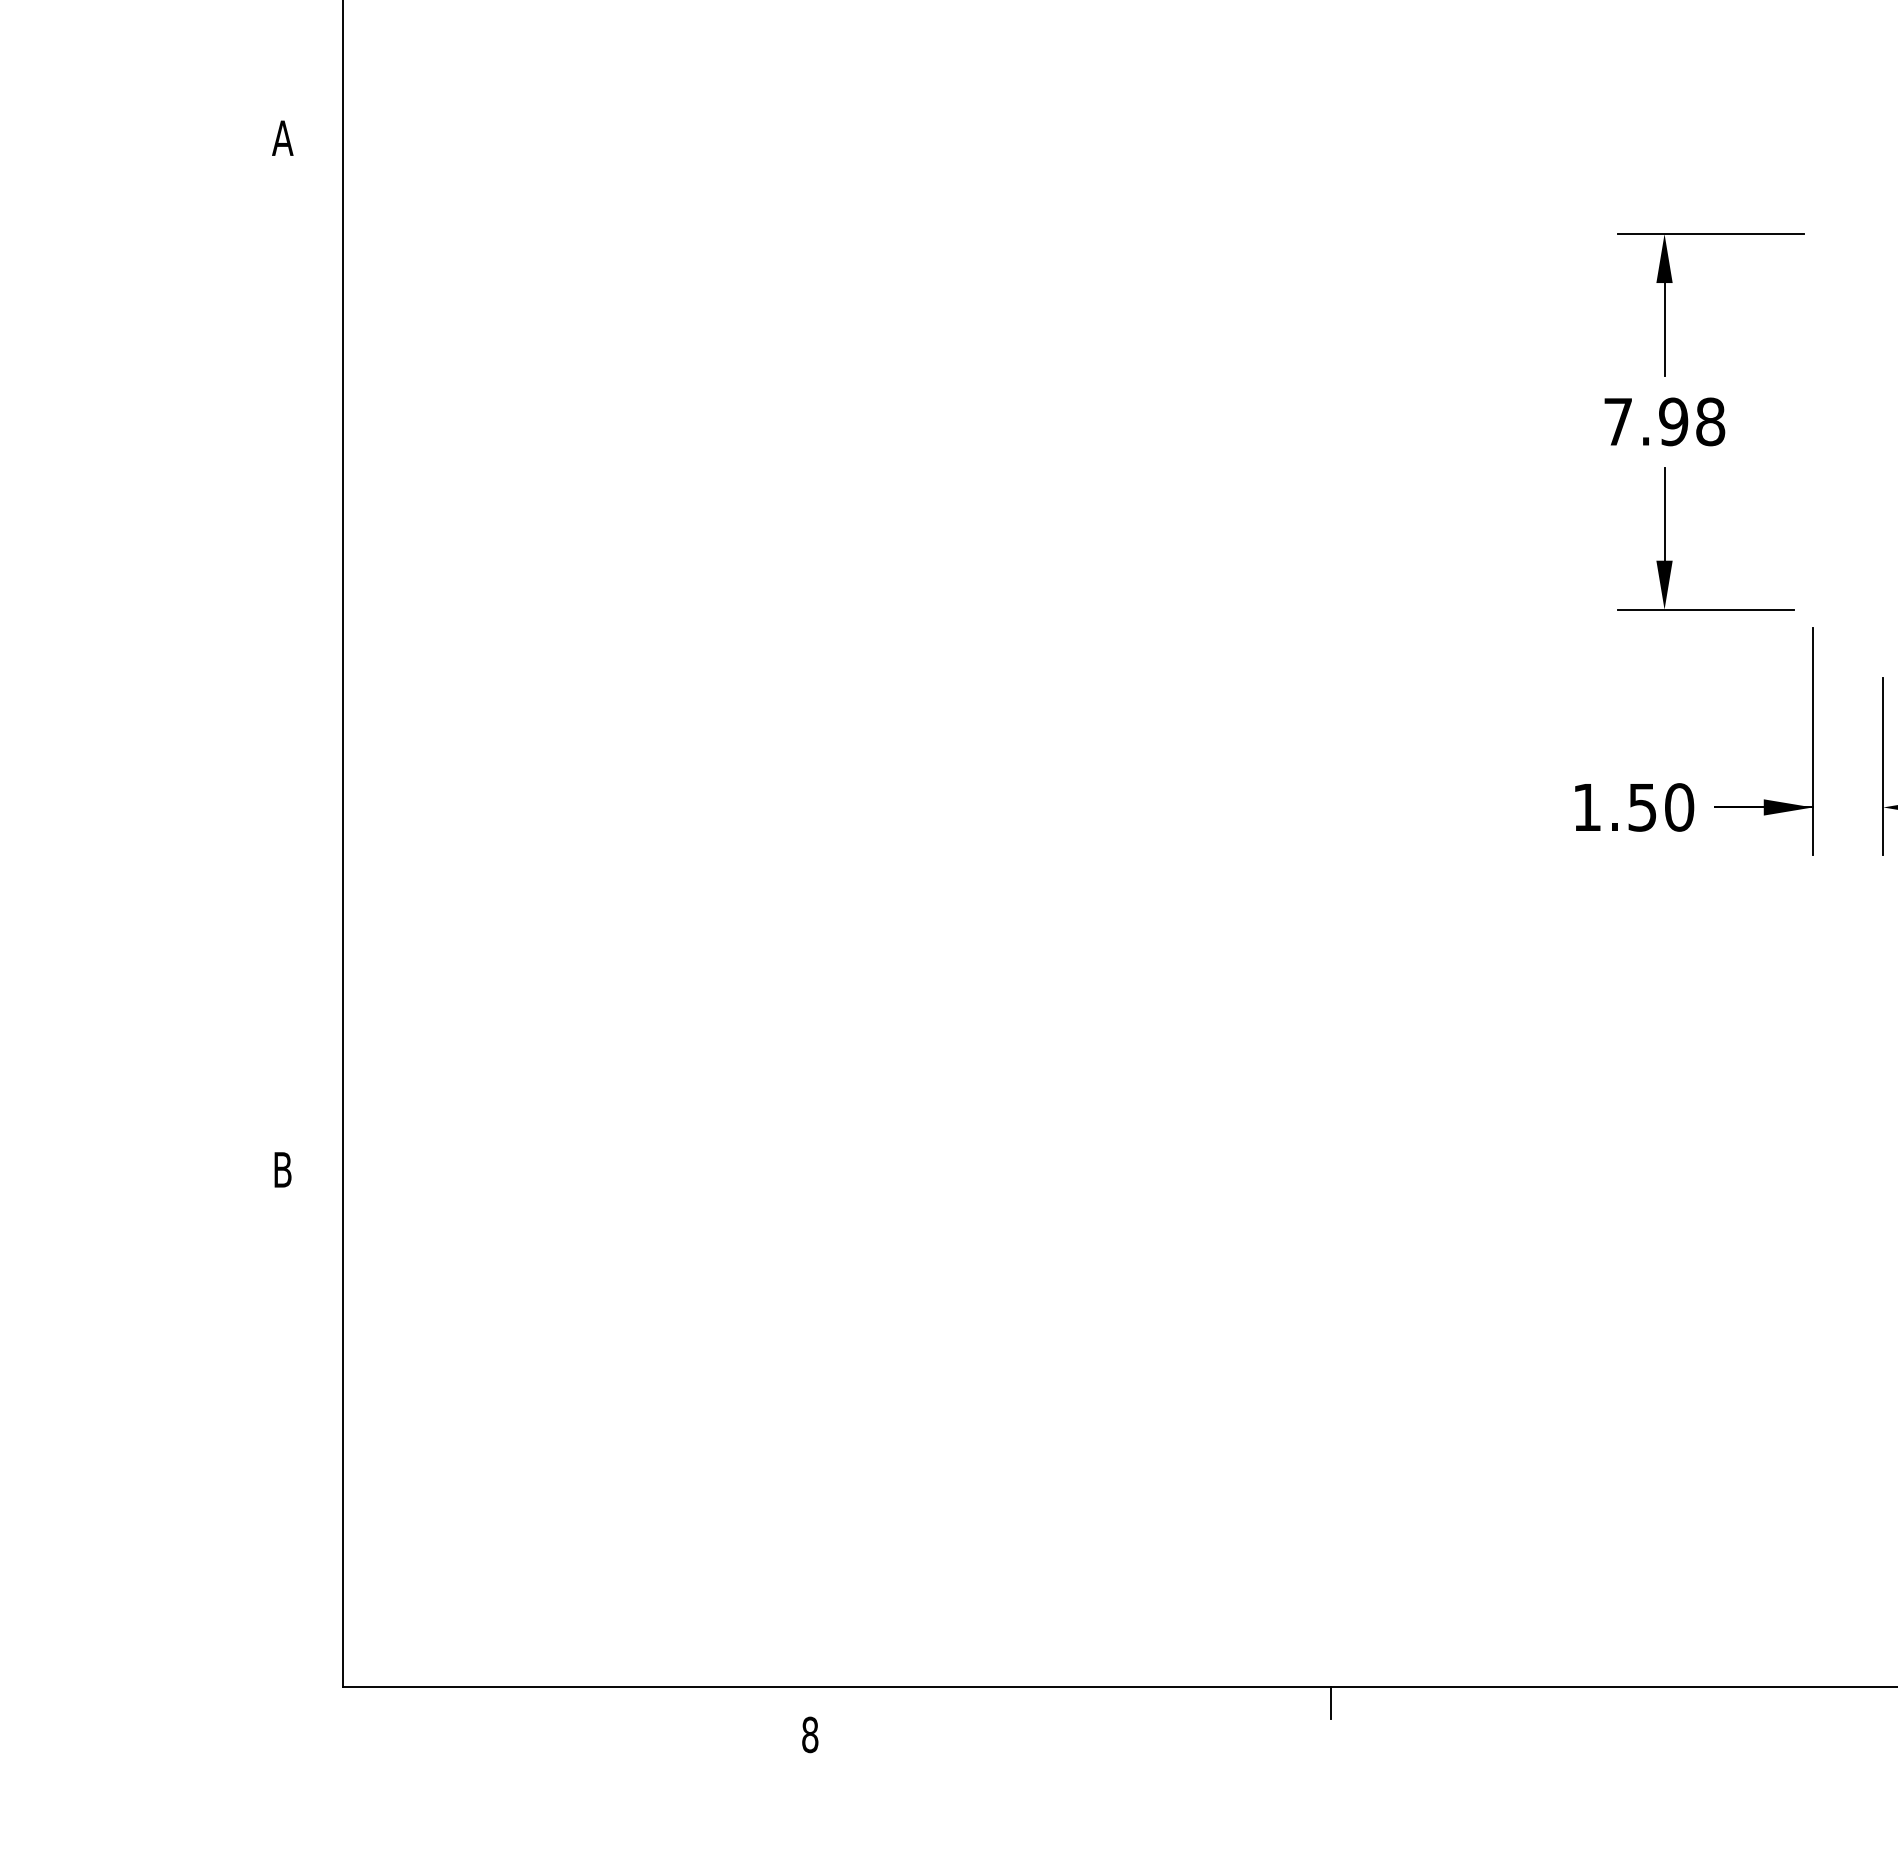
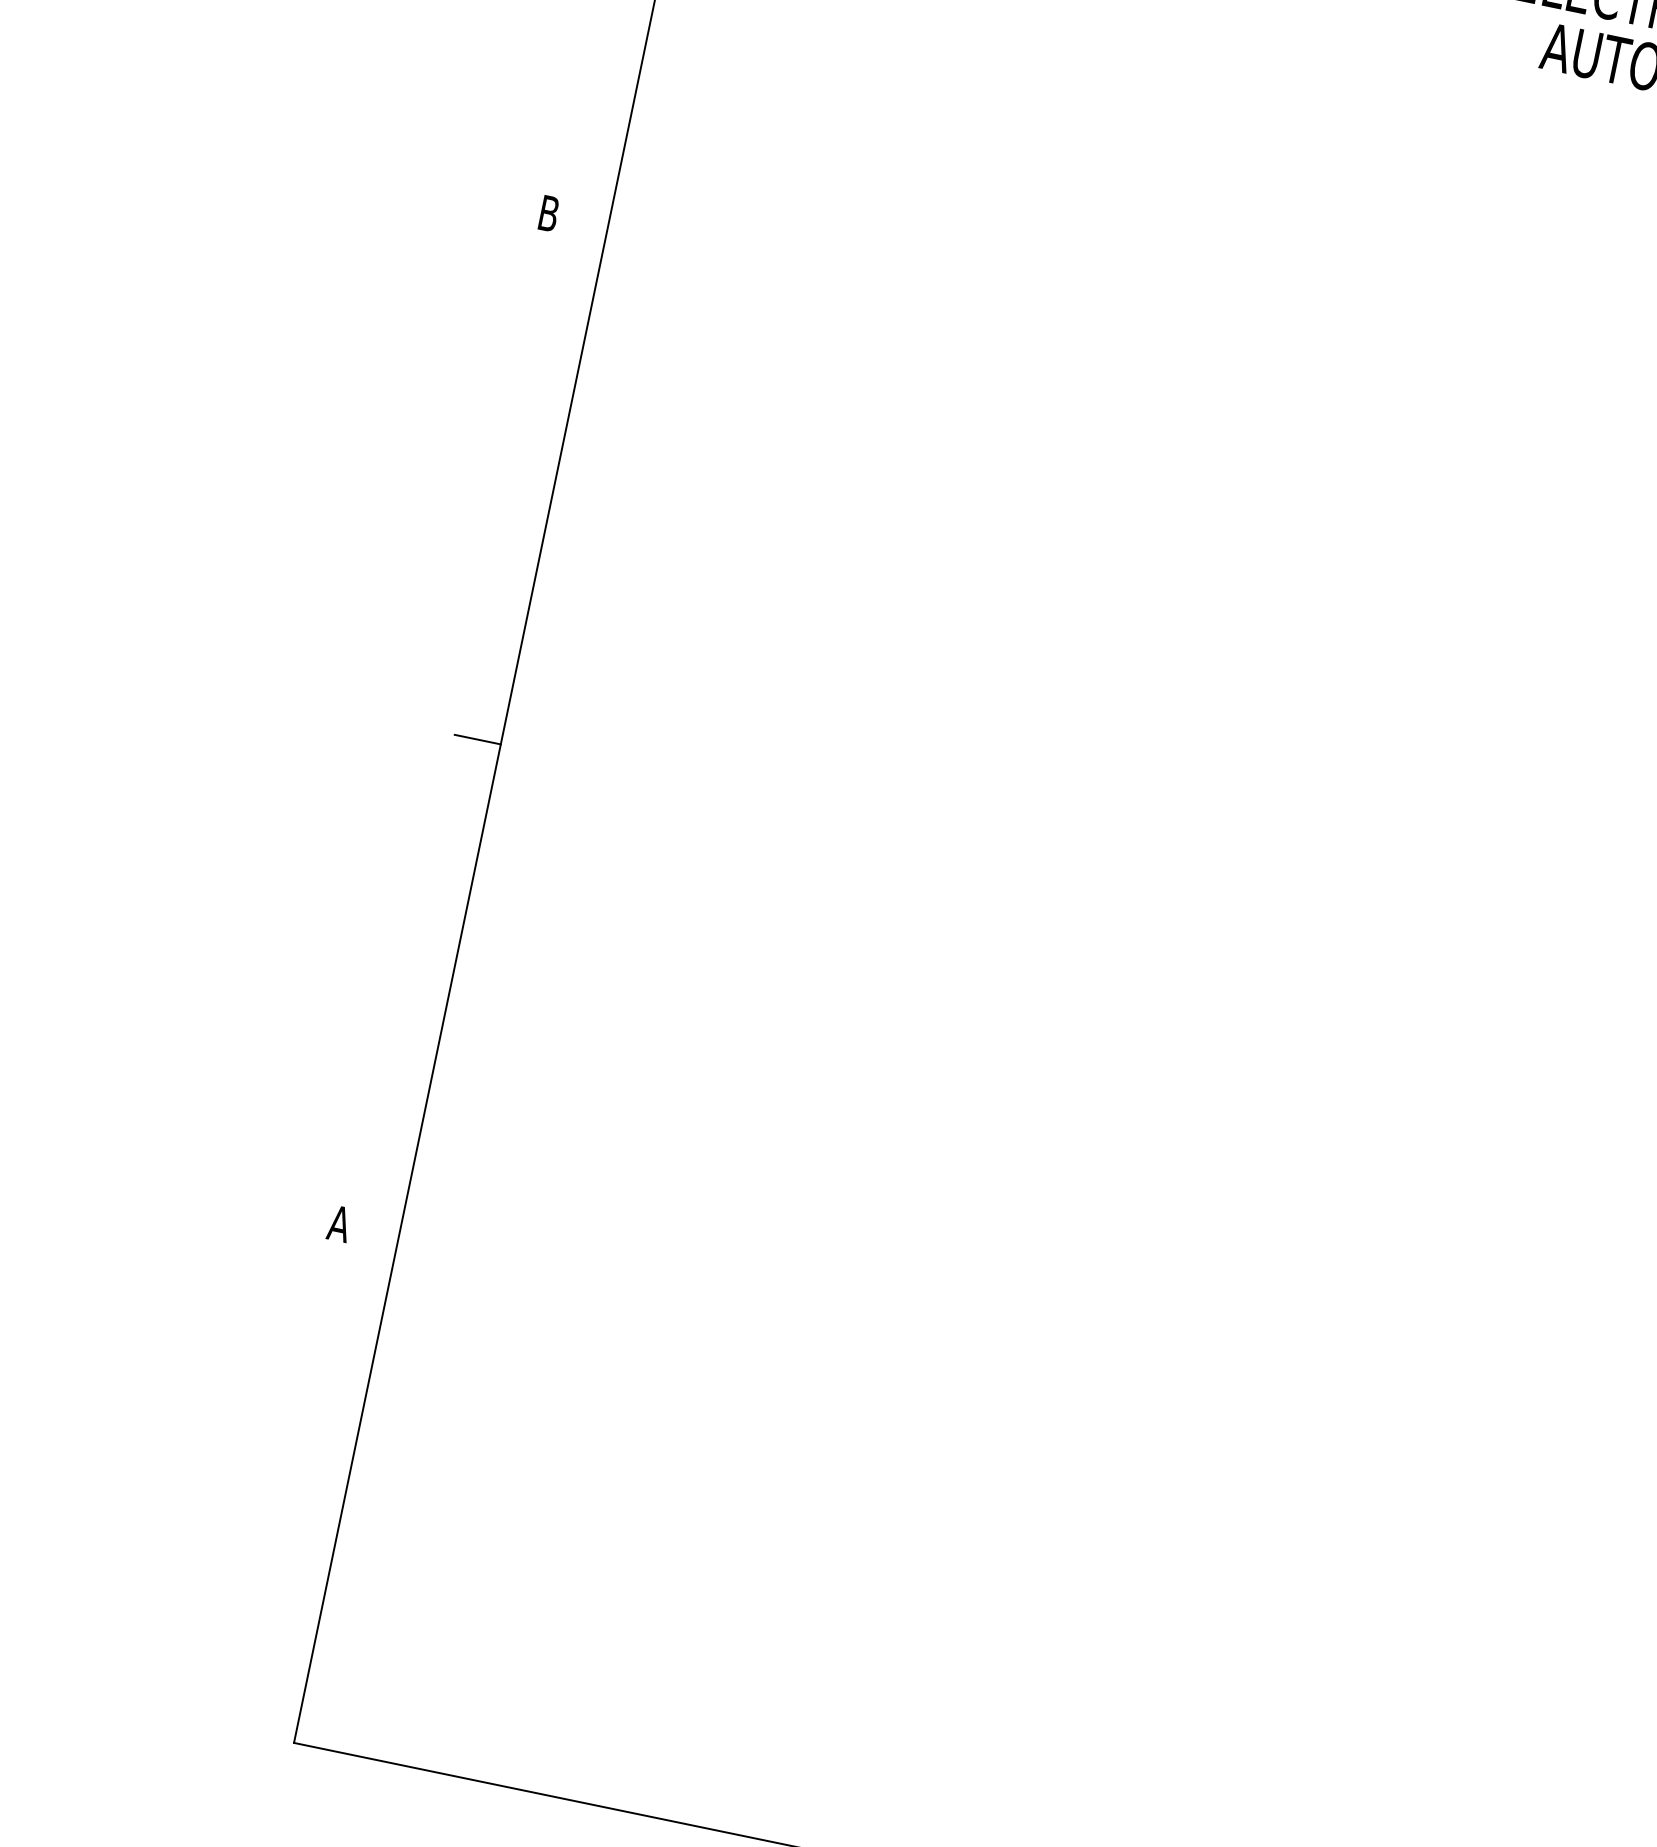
text: (282, 137) -> (548, 212), A -> B
line: (319, 667) -> (477, 739), added
text: (282, 1169) -> (339, 1223), B -> A

